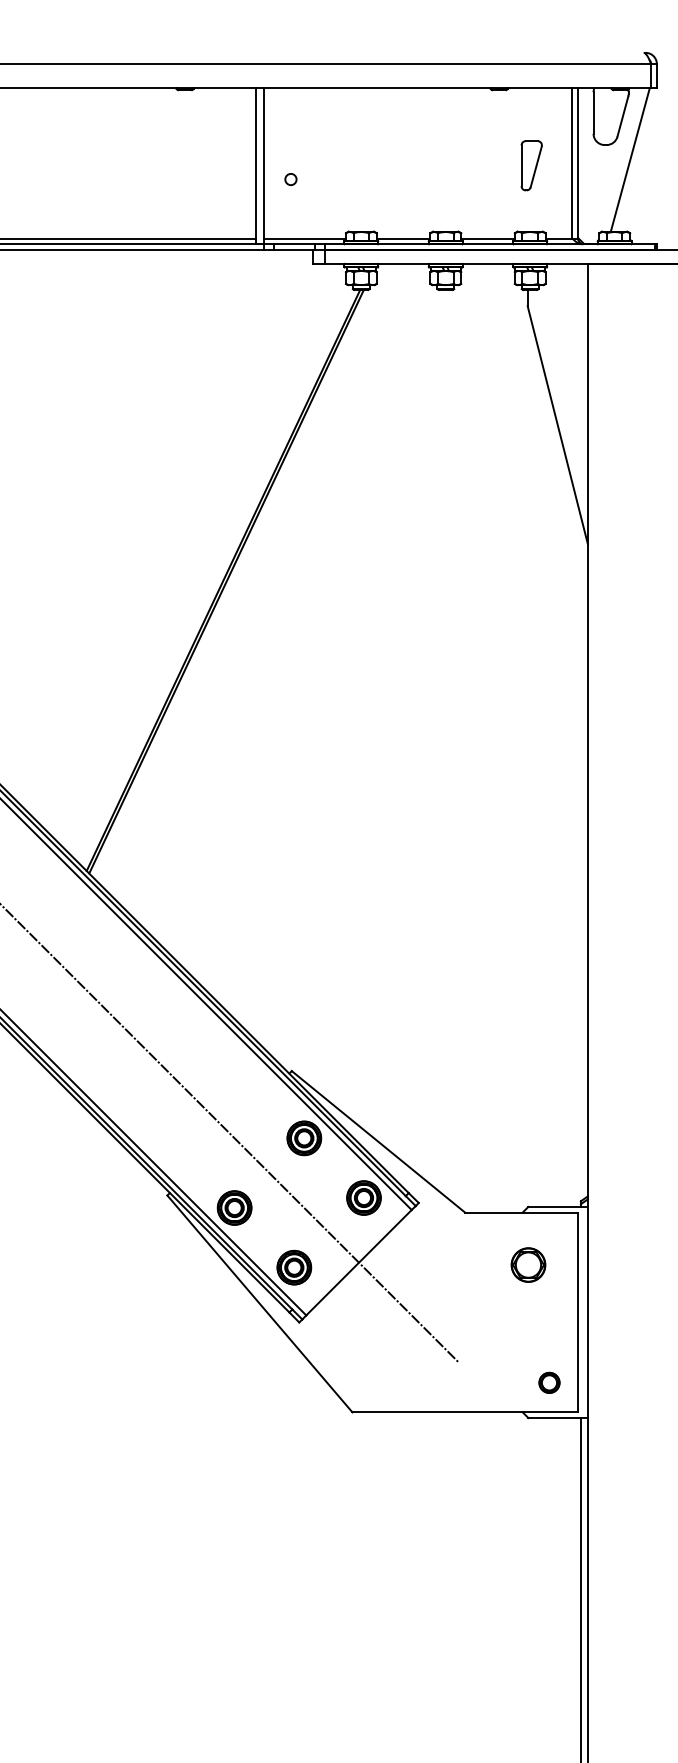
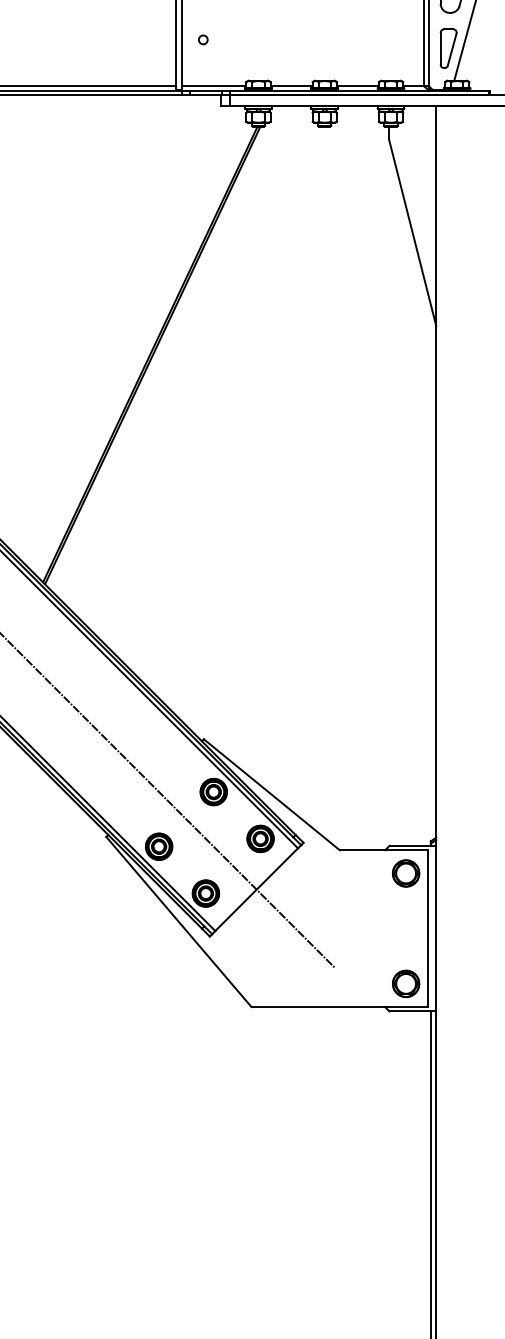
part: (531, 165) -> (448, 48), moved
part: (528, 1264) -> (406, 873), moved
part: (549, 1382) -> (406, 983), size x1.67

